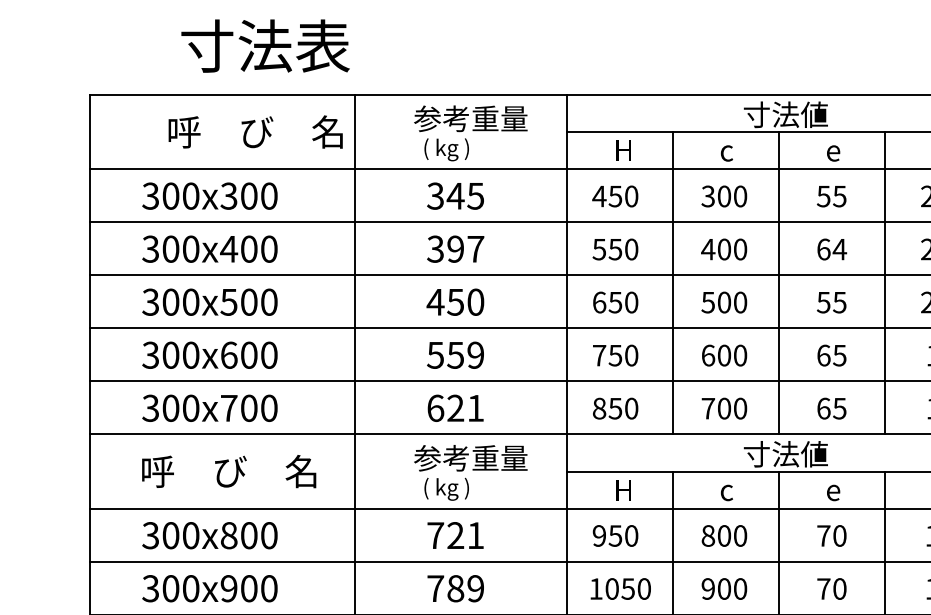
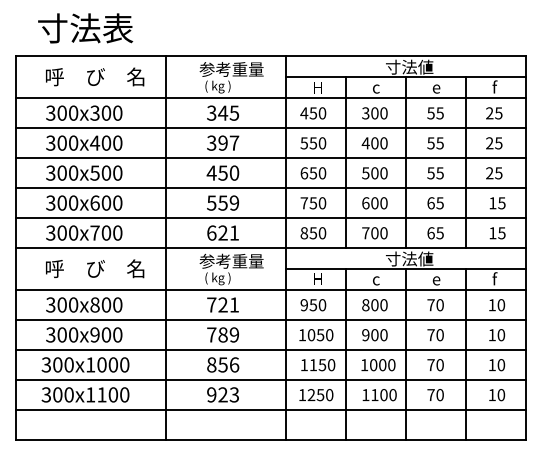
text: (265, 46) -> (85, 28), moved
text: (256, 131) -> (95, 76), moved
text: (831, 249) -> (435, 143), 64 -> 55

